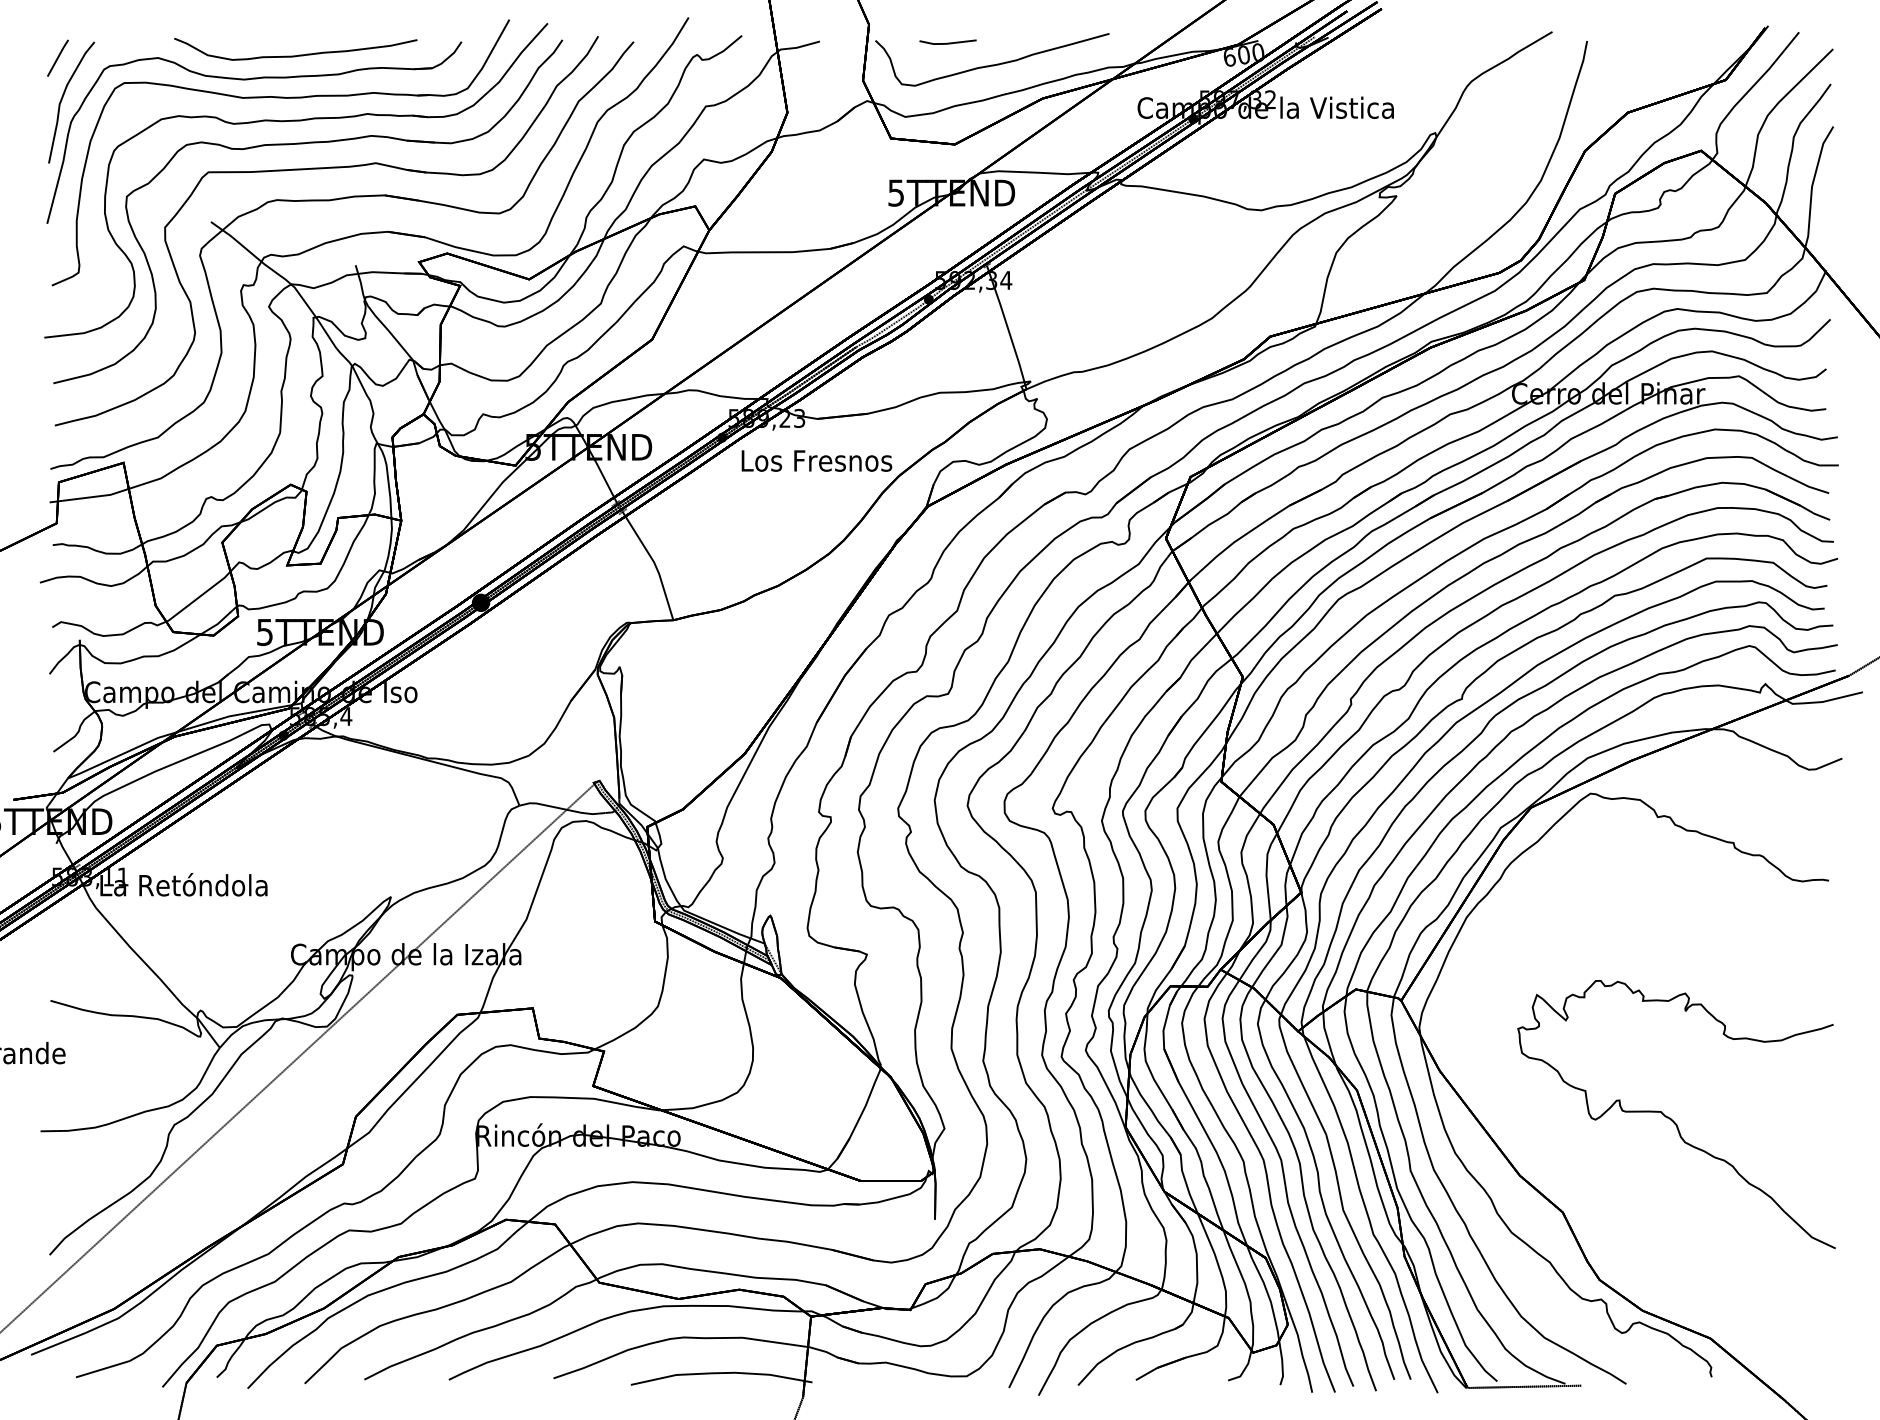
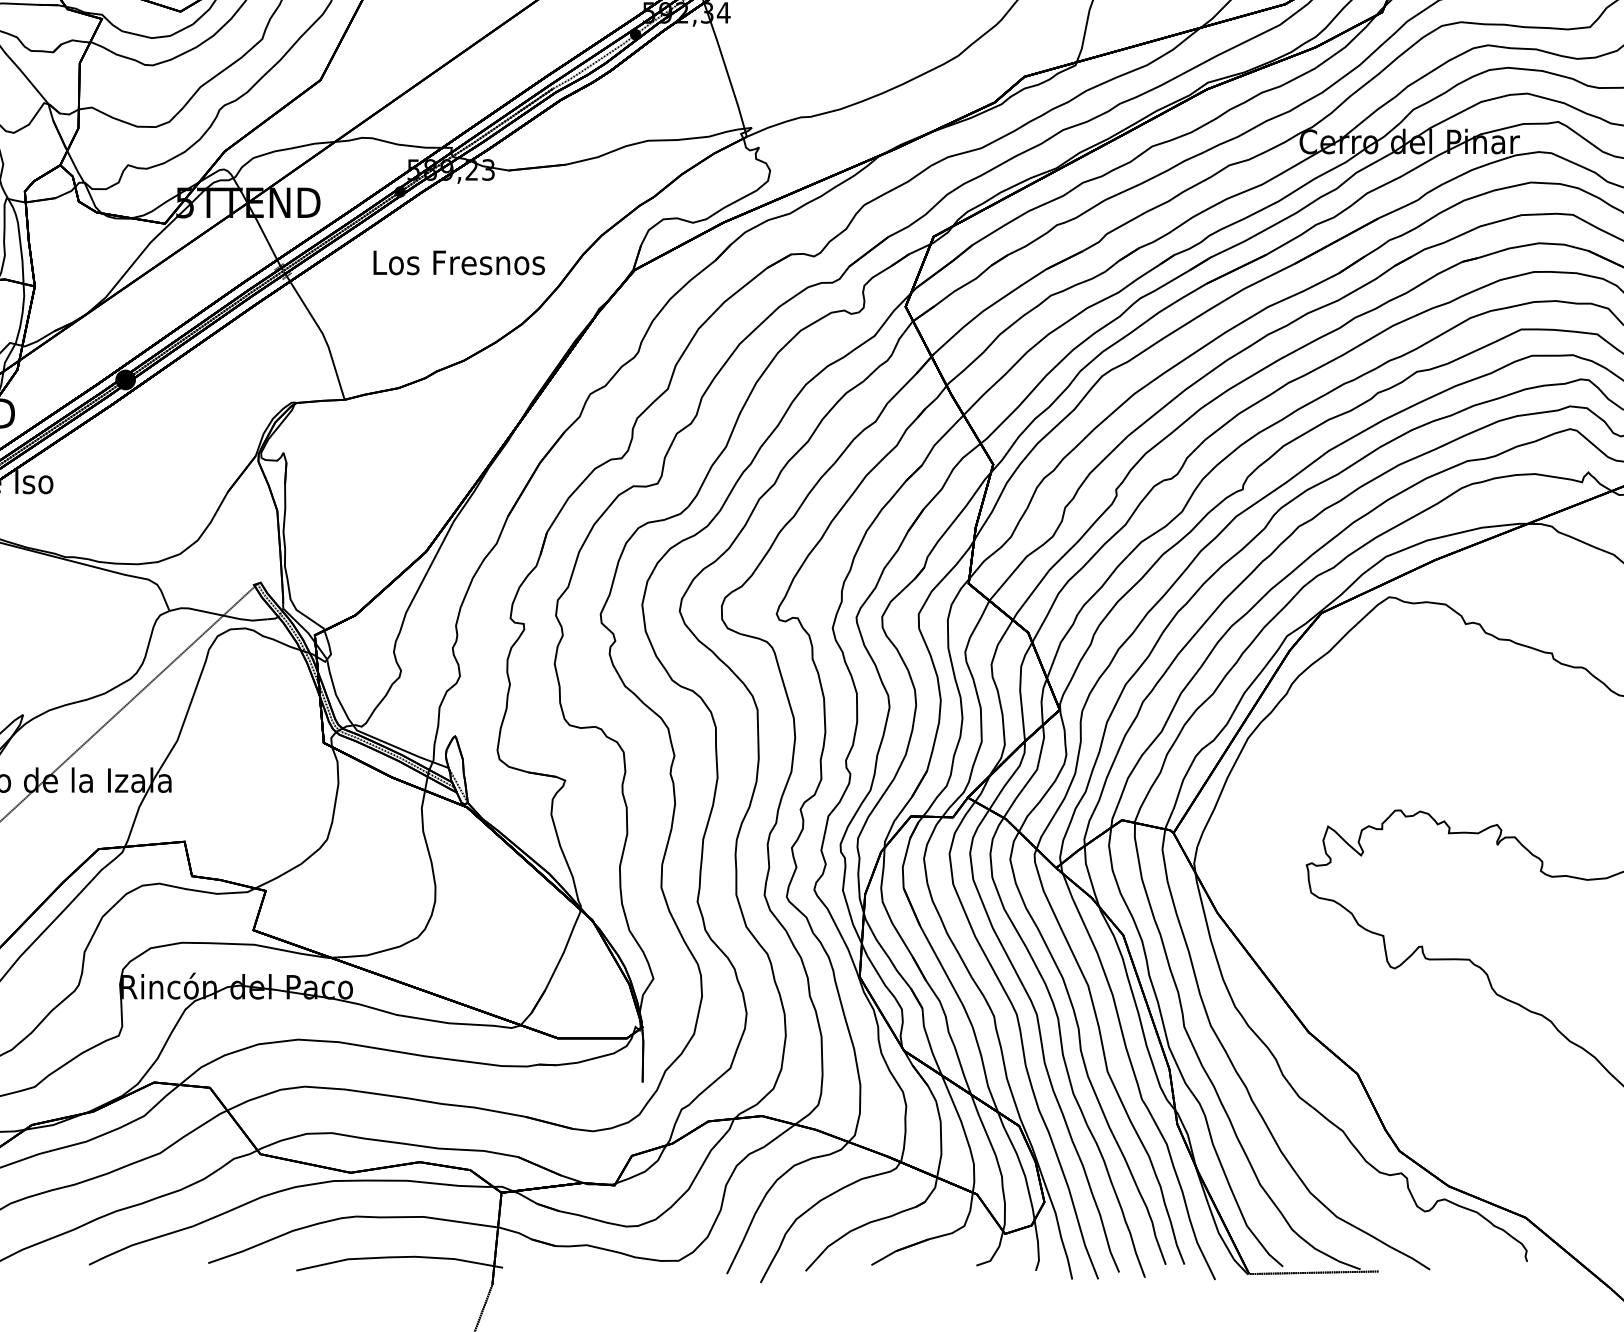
text: (816, 460) -> (458, 262), moved

